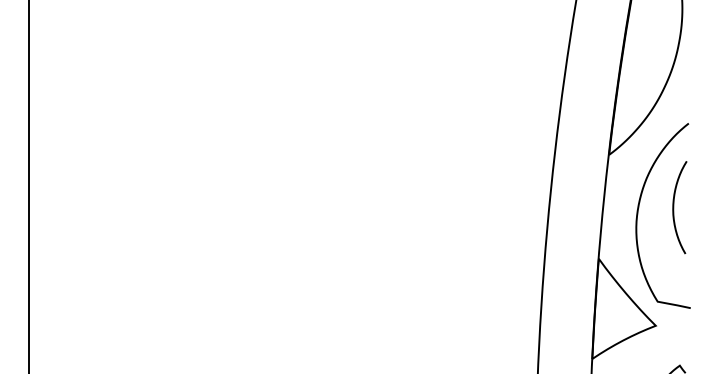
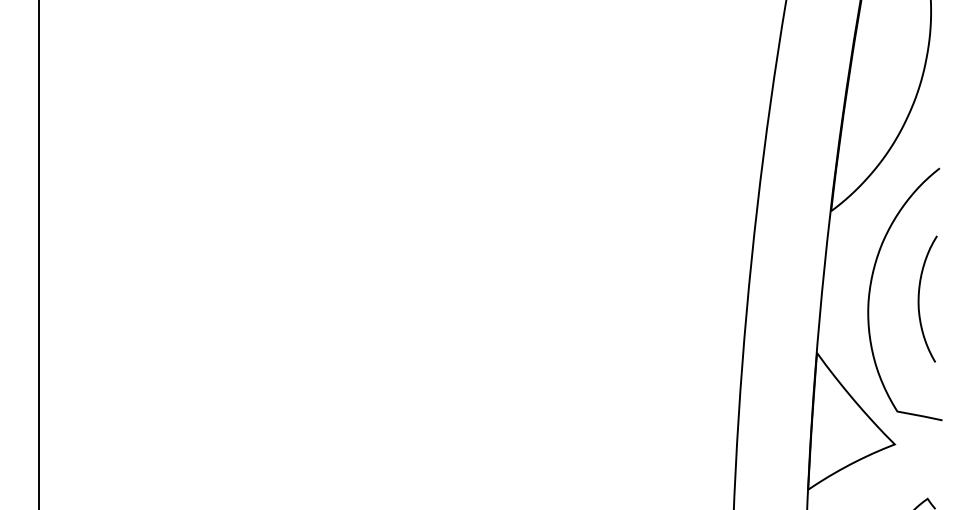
curve: (673, 207) -> (919, 298), moved

